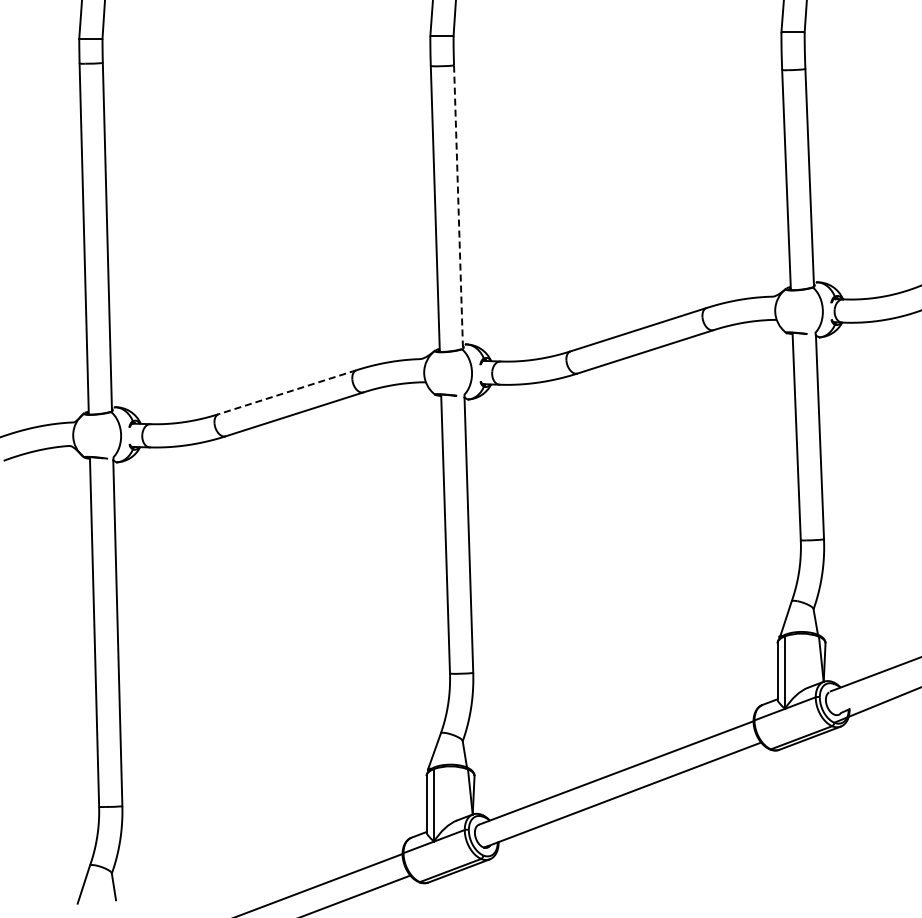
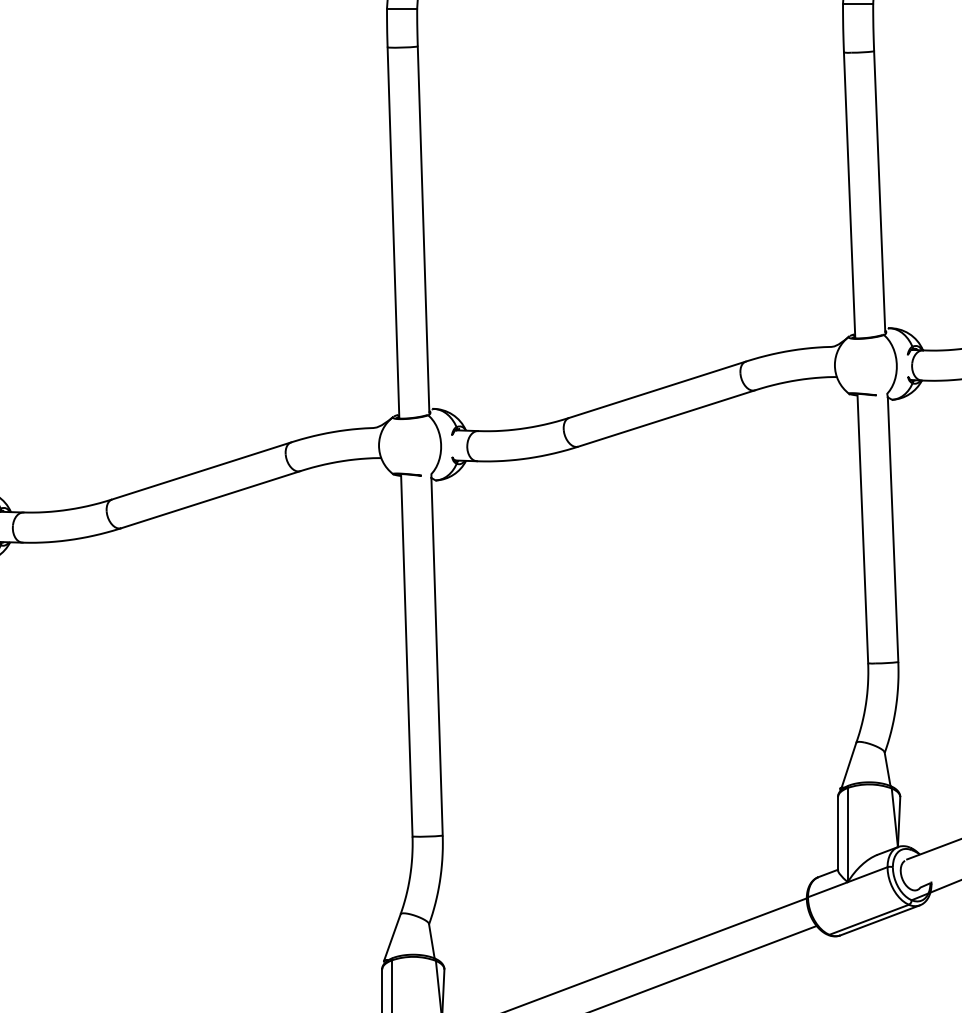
line: (458, 206) -> (423, 229), dashed -> solid
line: (287, 392) -> (201, 471), dashed -> solid

